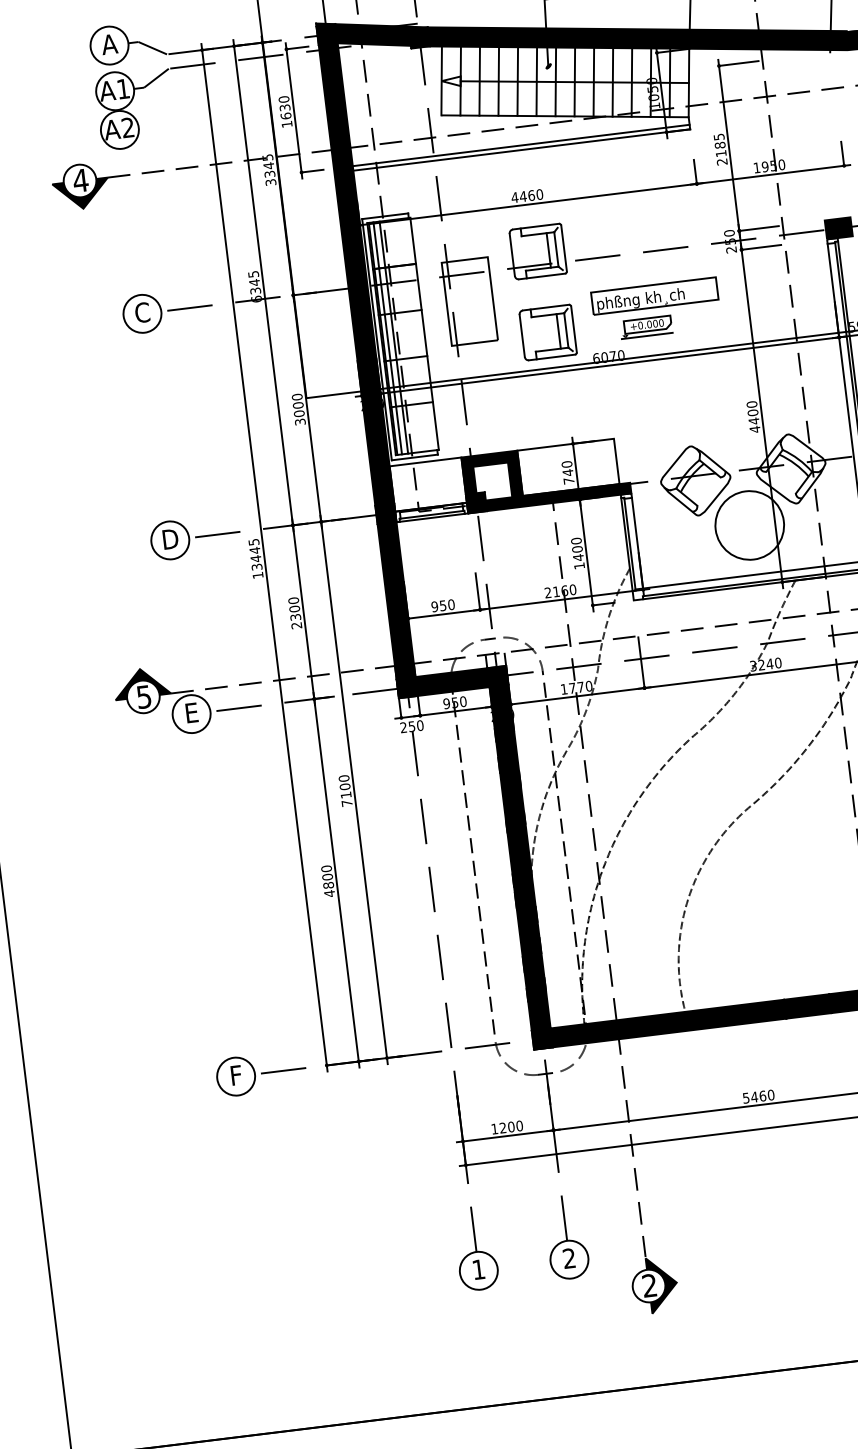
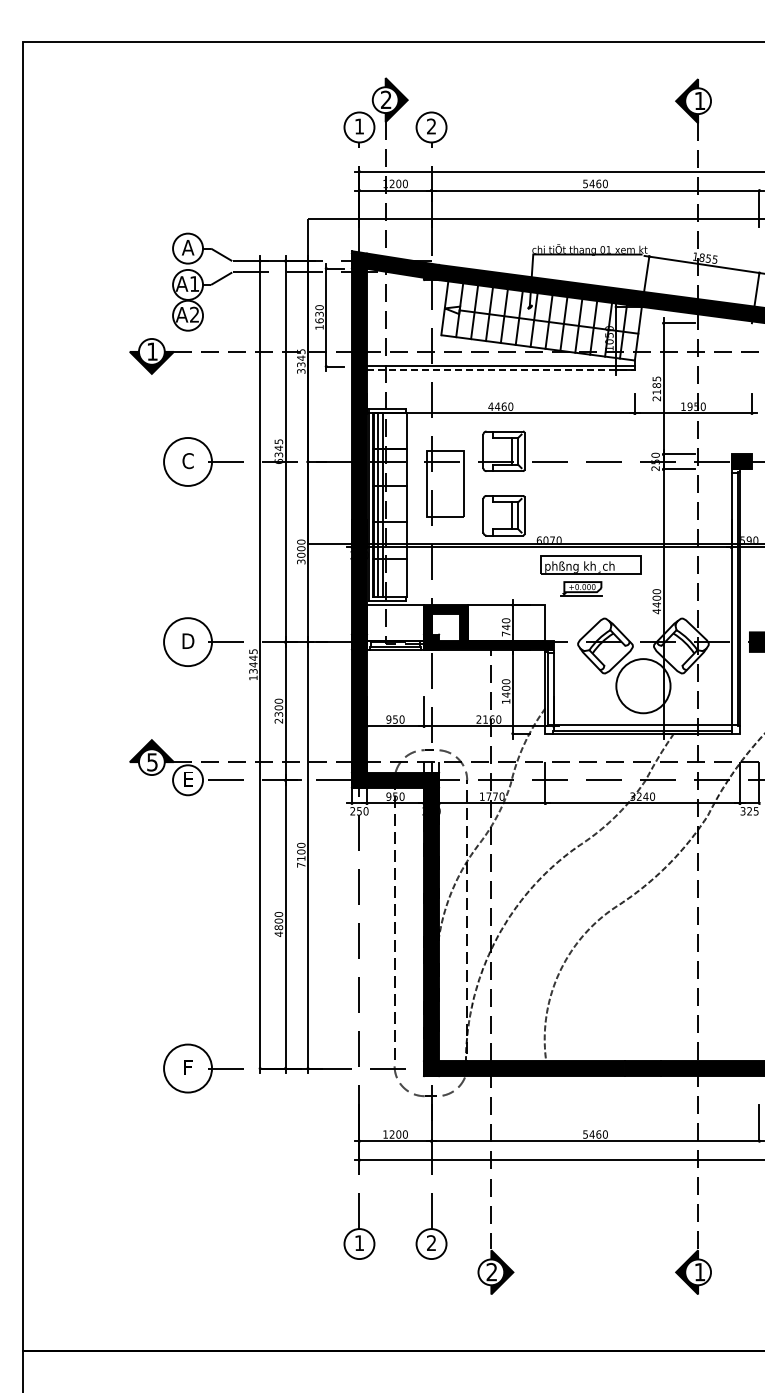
line: (522, 150) -> (501, 370), solid -> dashed
text: (80, 180) -> (152, 351), 4 -> 1
part: (655, 308) -> (590, 575), moved
circle: (143, 313) -> (188, 461), size x1.6
circle: (170, 540) -> (188, 642), size x1.6
circle: (236, 1076) -> (188, 1068), size x1.6

